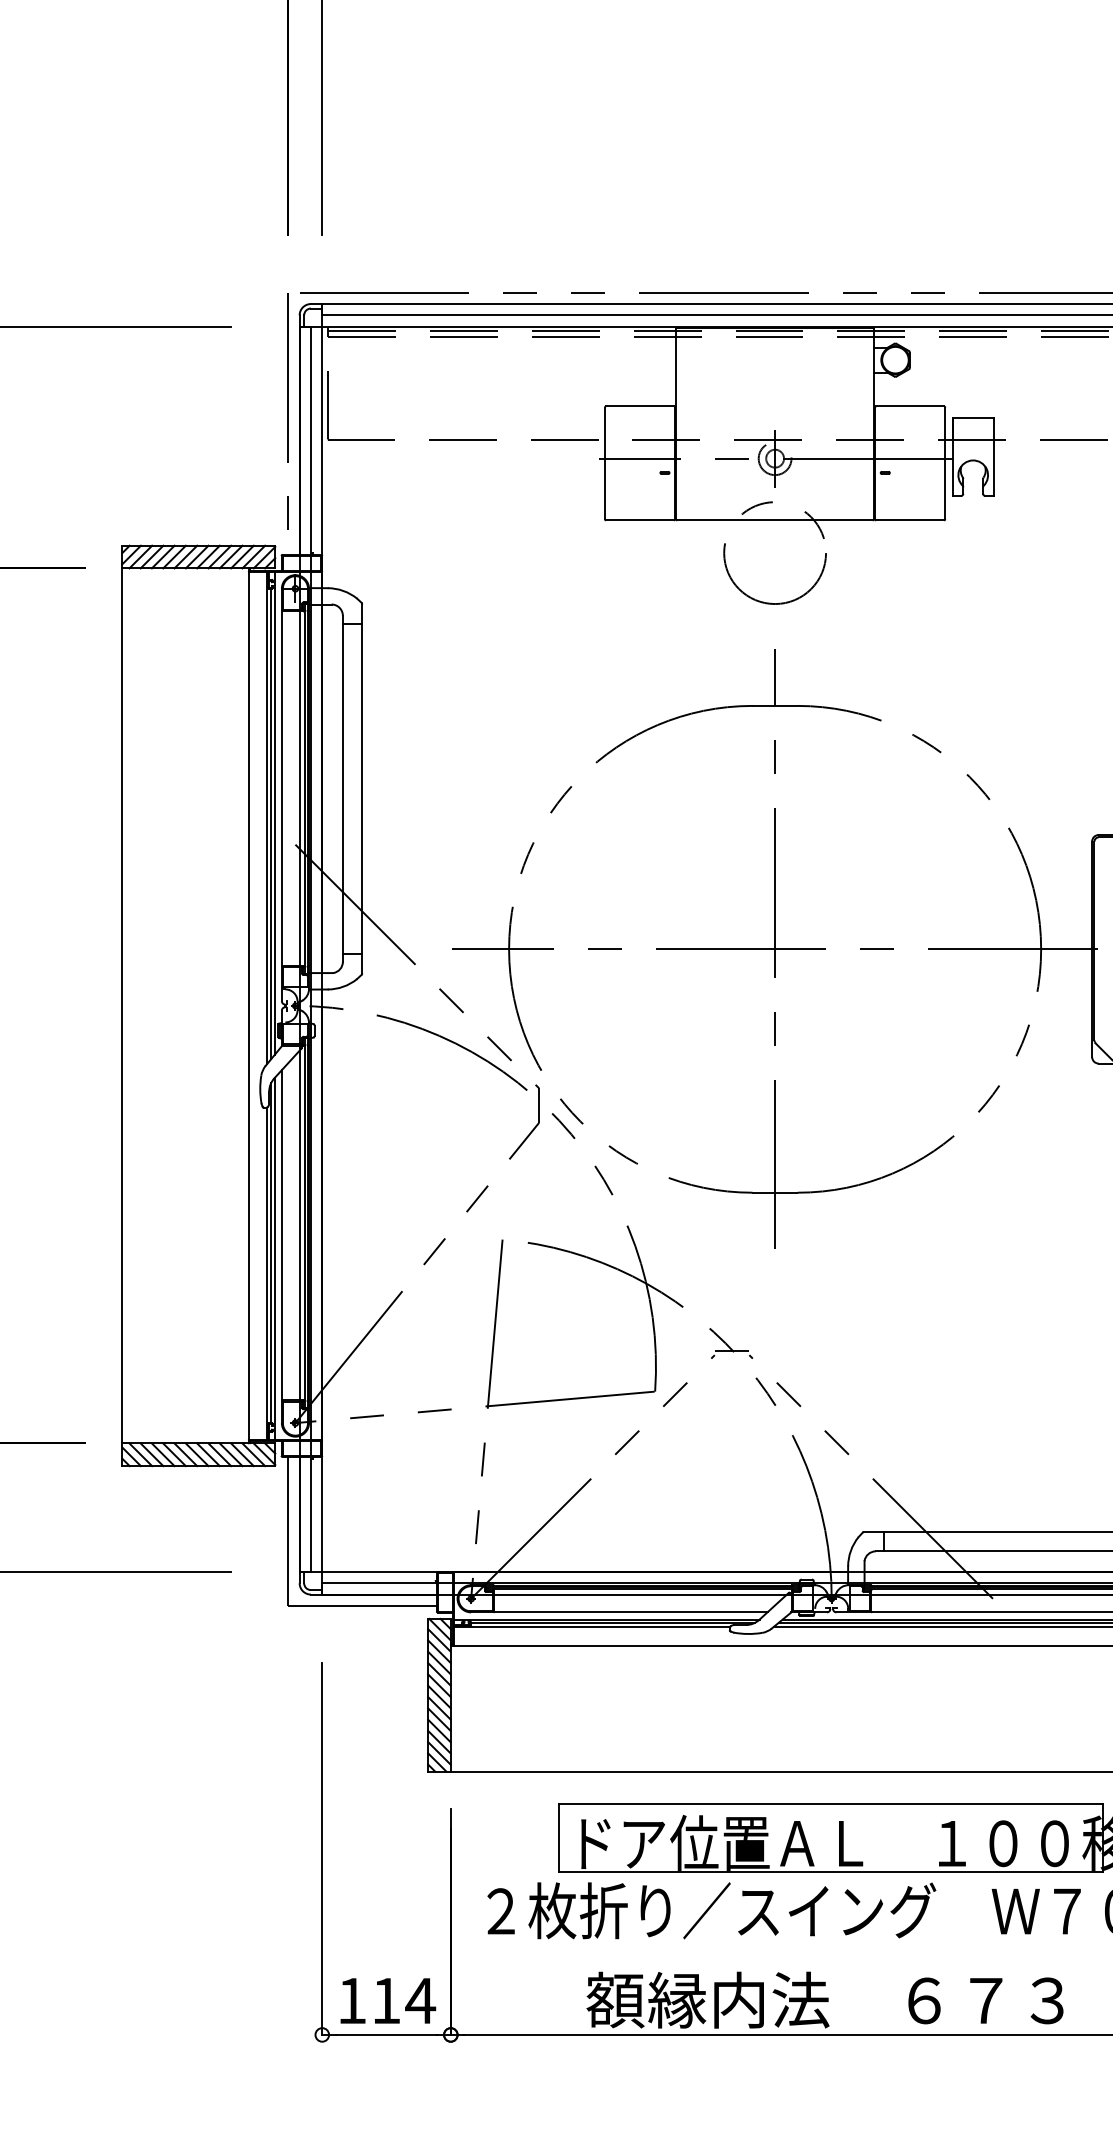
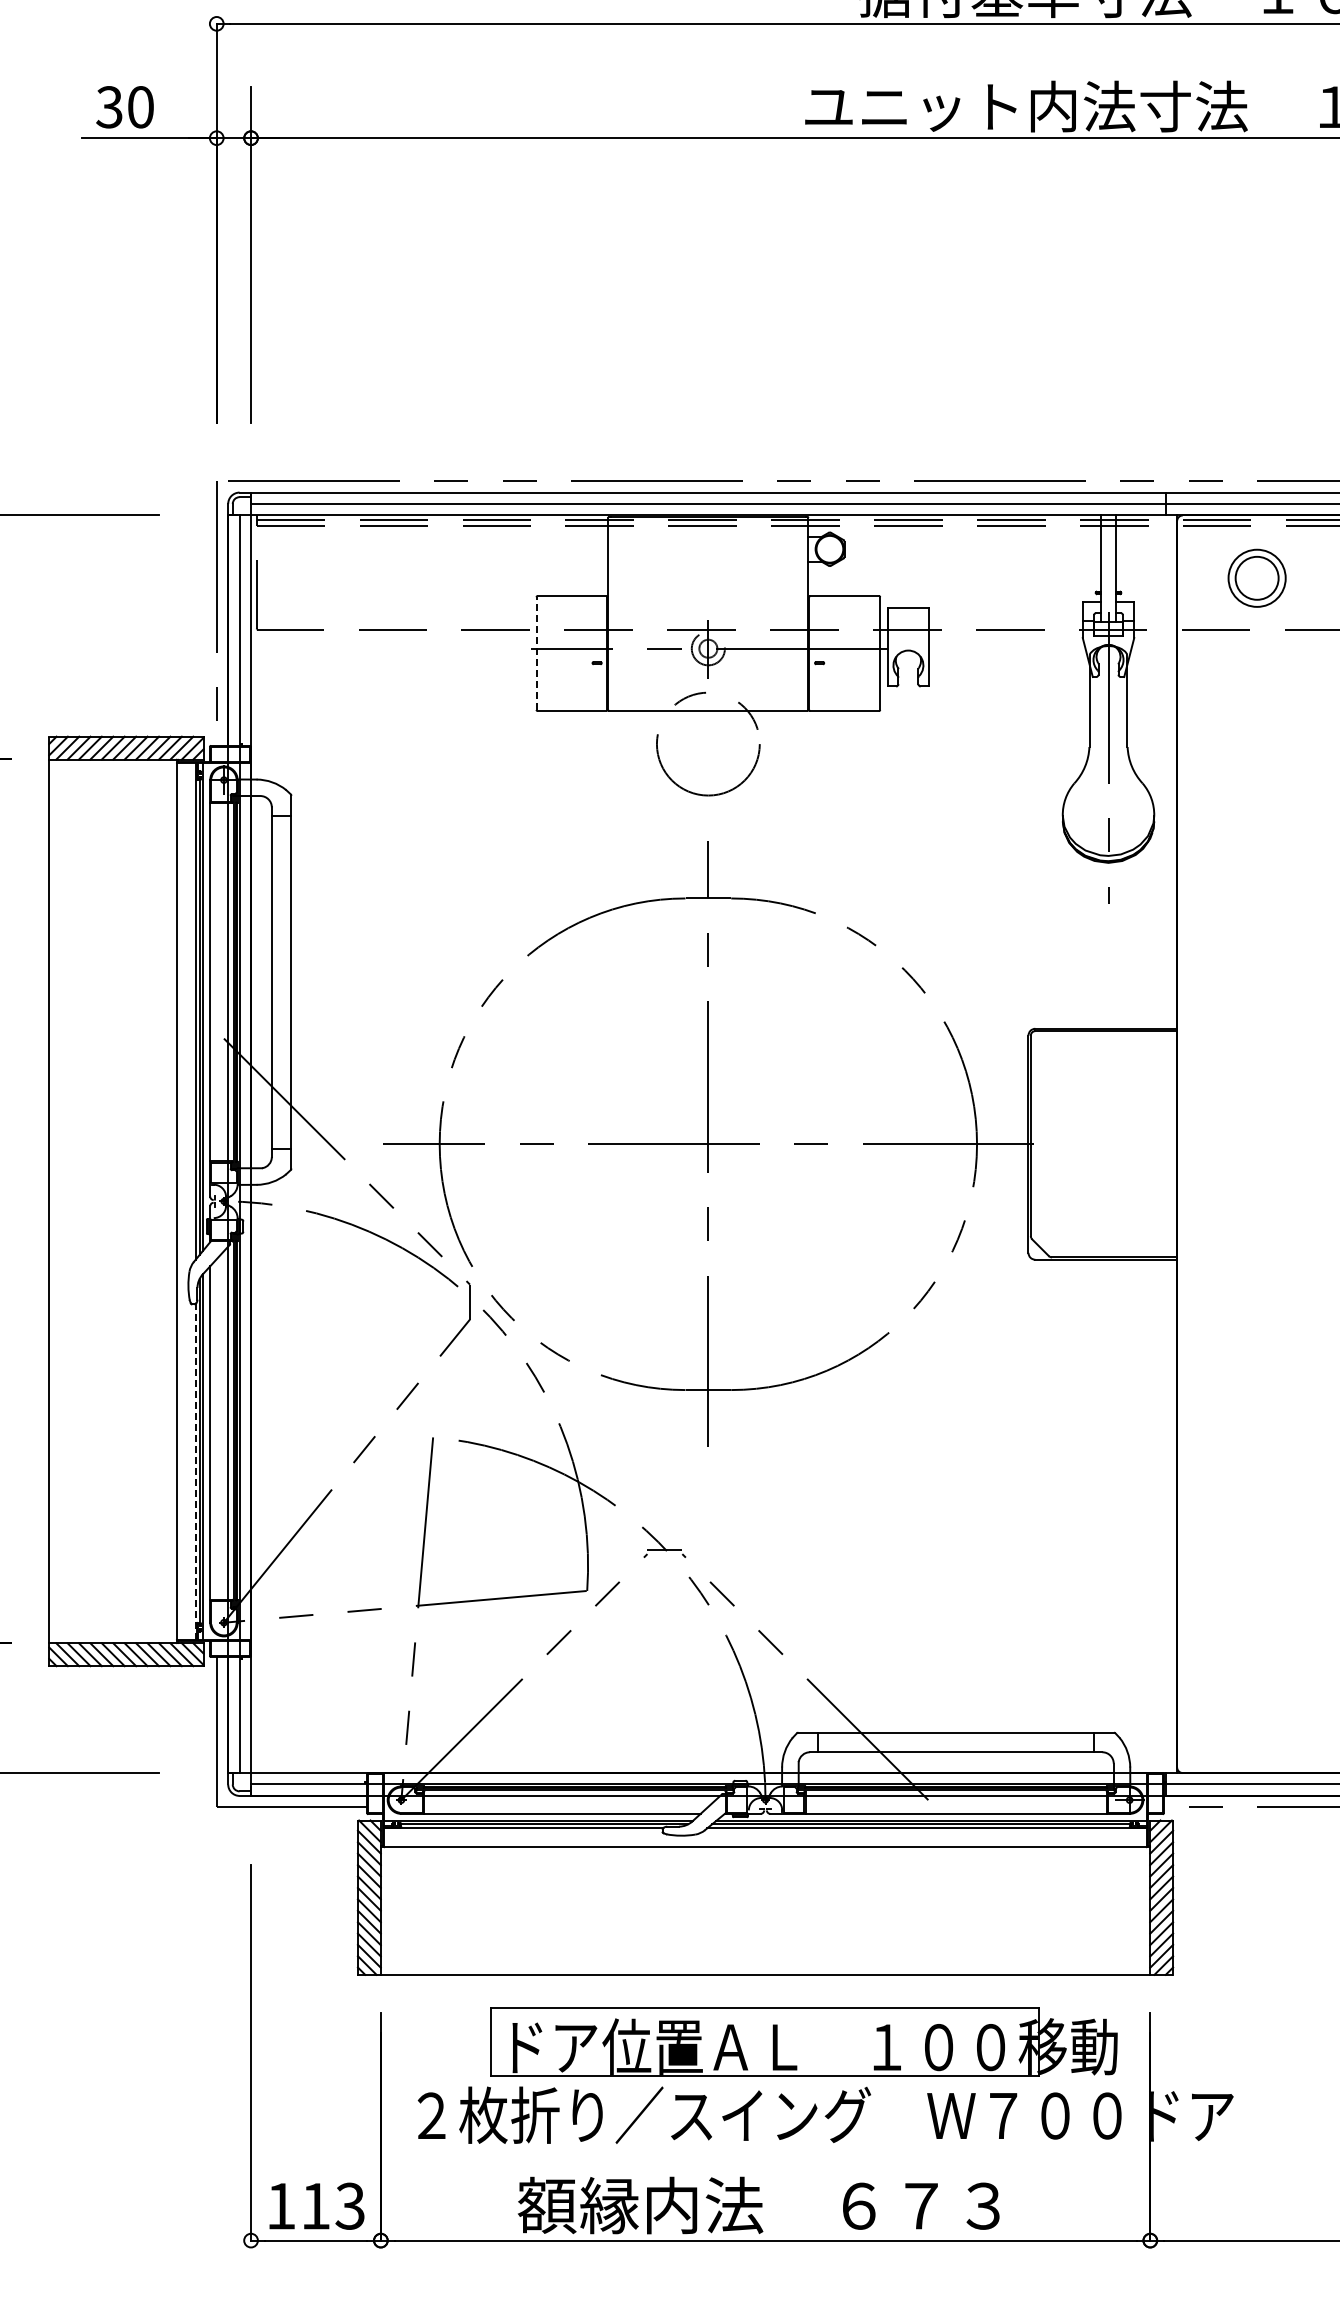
line: (604, 463) -> (536, 653), solid -> dashed
line: (267, 1274) -> (195, 1472), solid -> dashed
text: (419, 2000) -> (349, 2205), 114 -> 113

